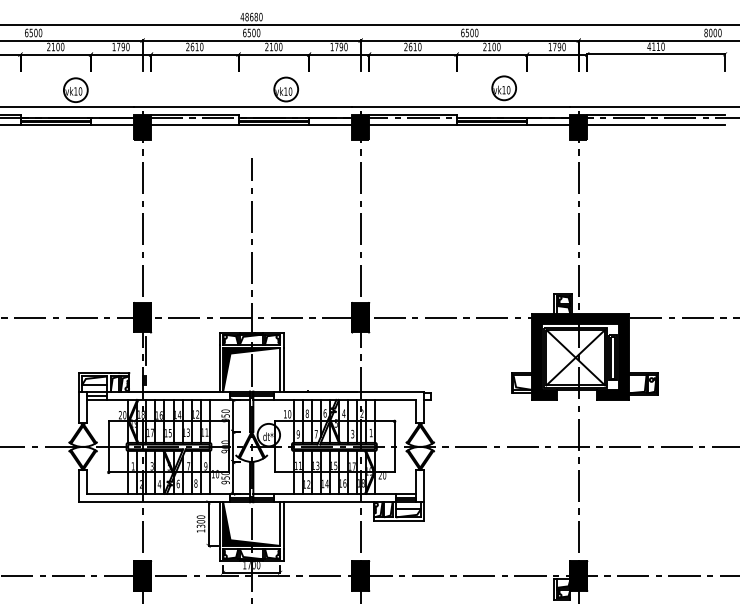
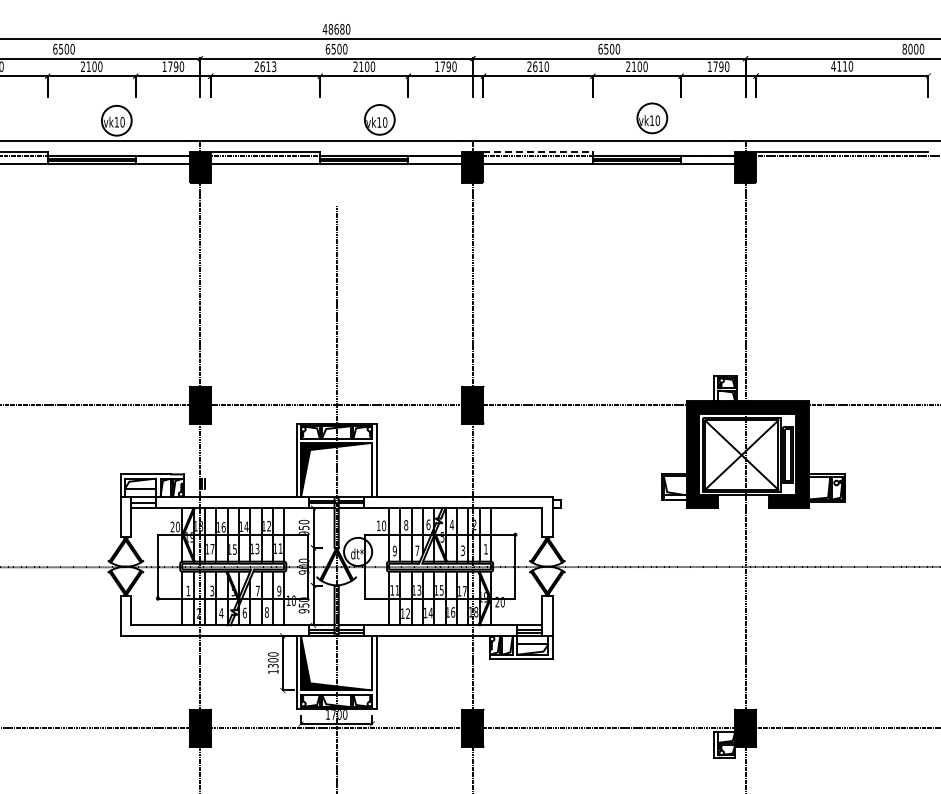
text: (201, 46) -> (274, 66), 2610 -> 2613
line: (413, 114) -> (538, 151), solid -> dashed
line: (656, 125) -> (842, 164), removed
line: (145, 350) -> (204, 446), removed

